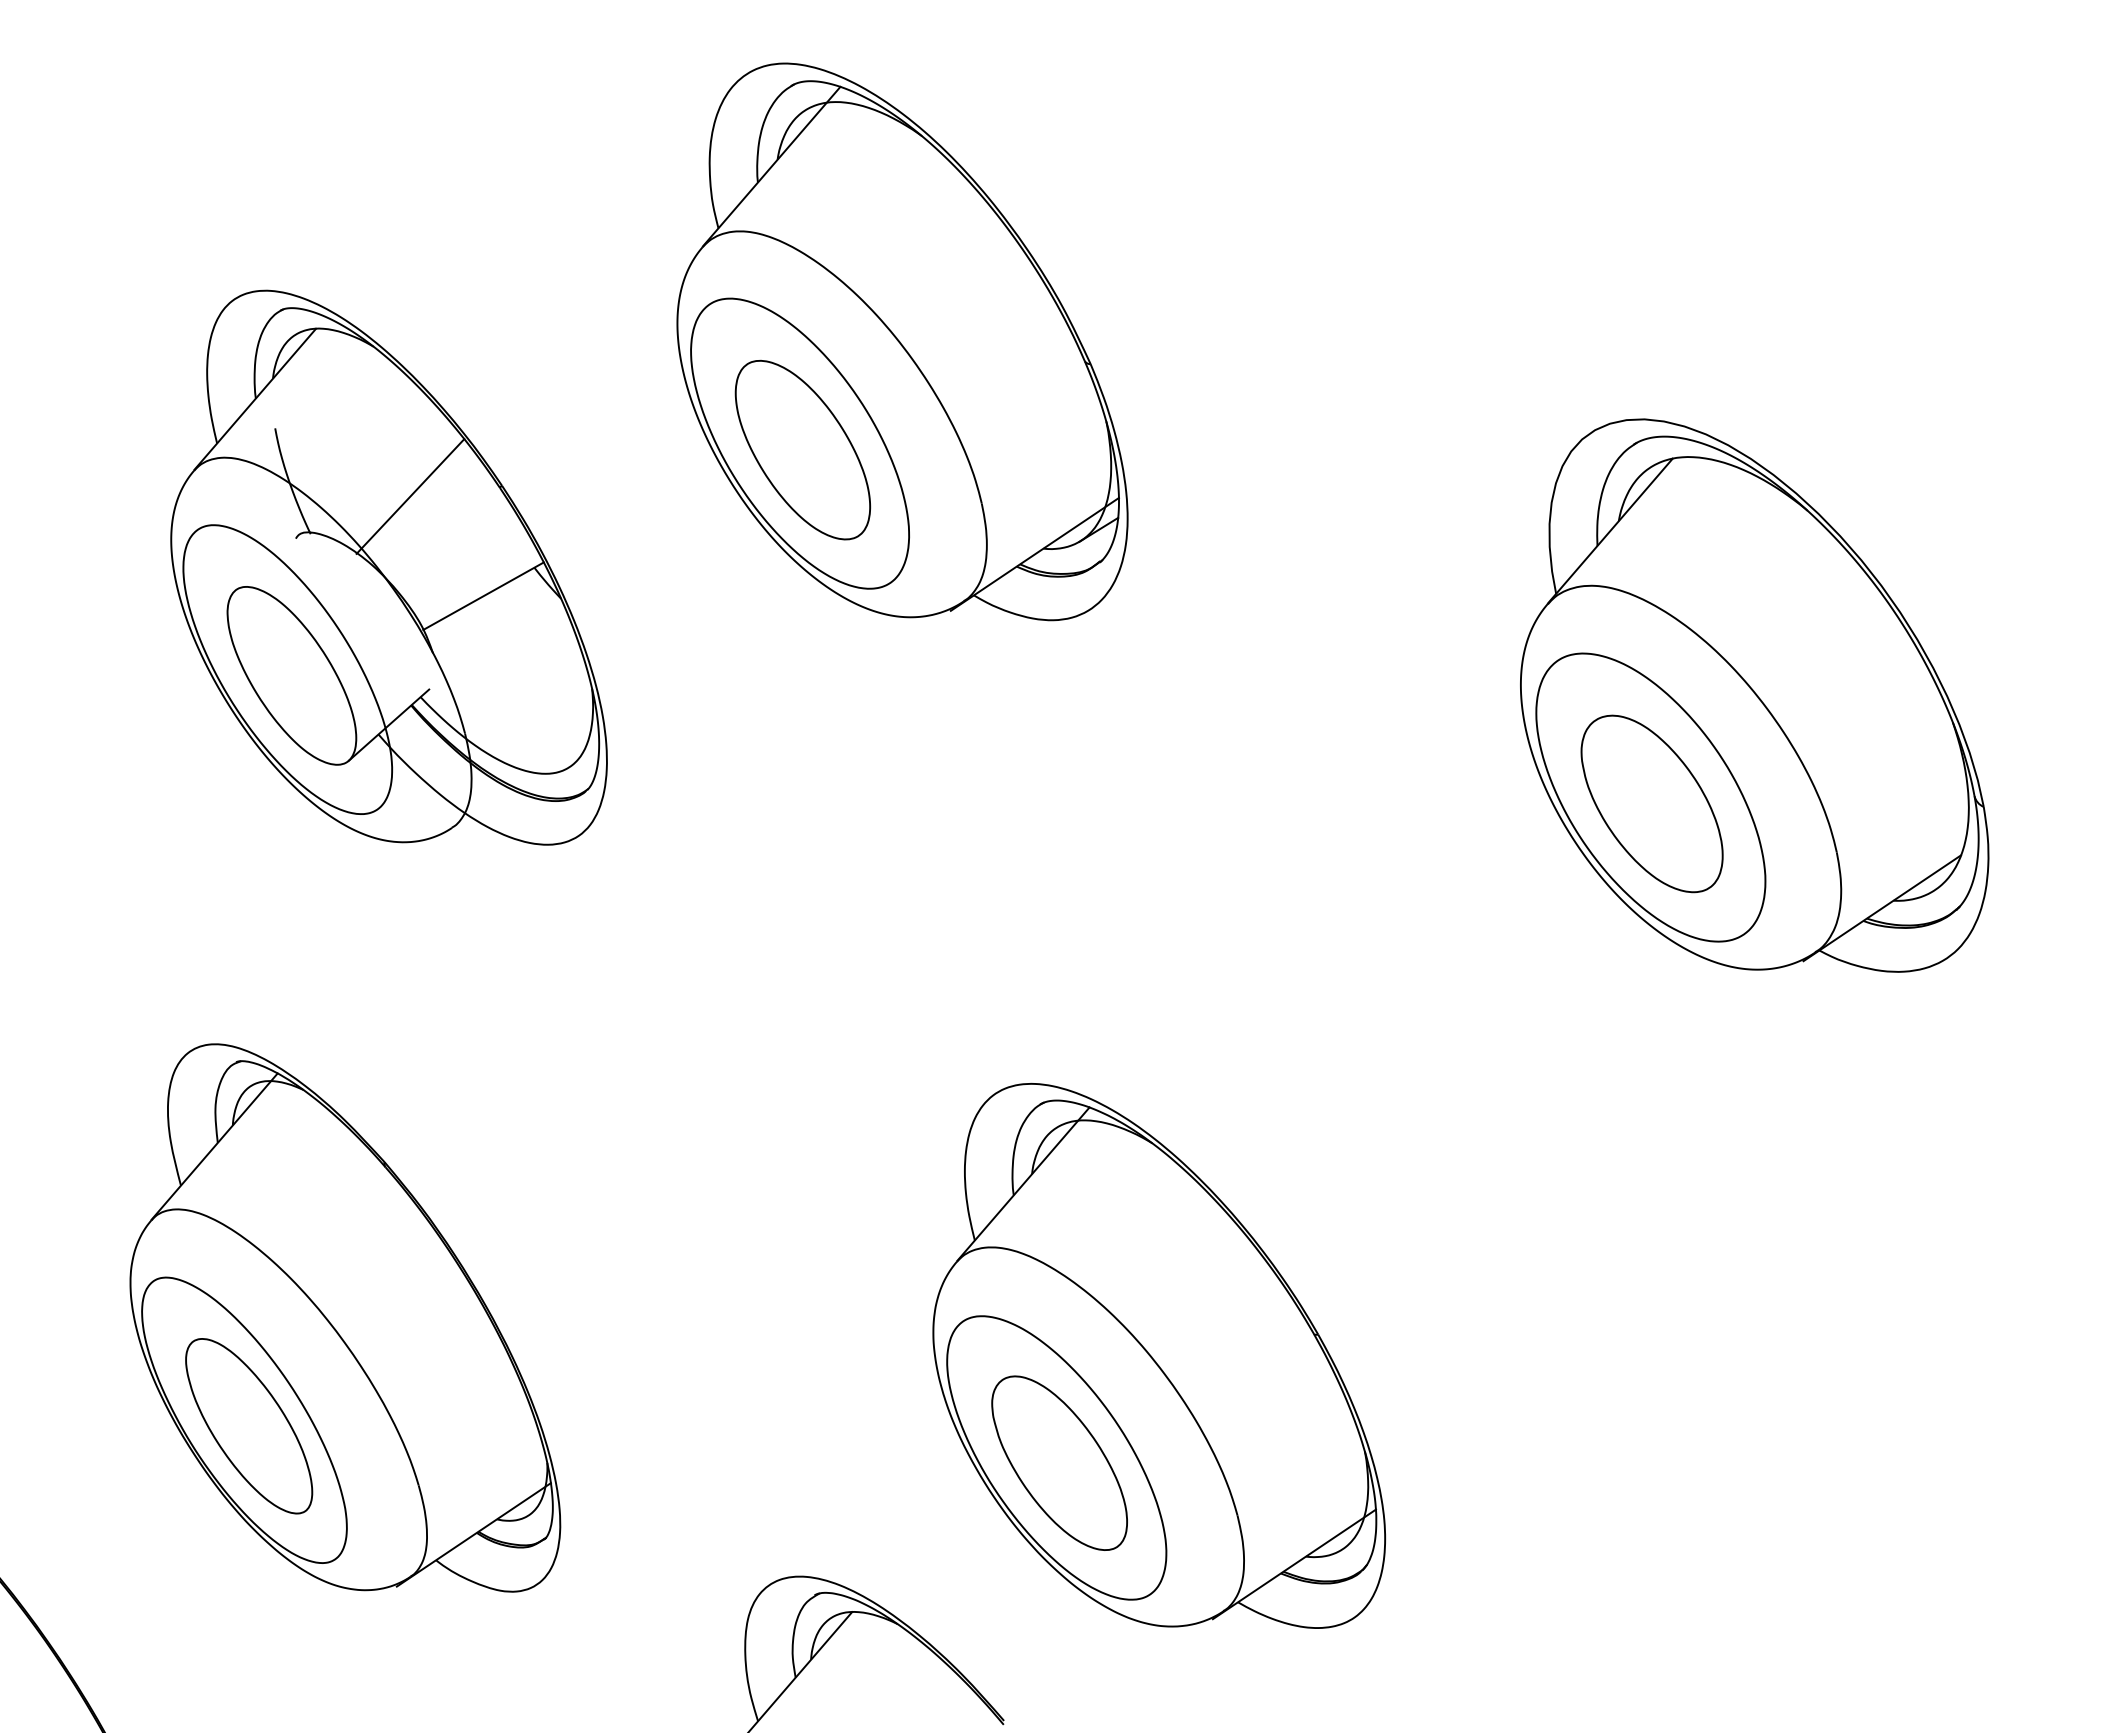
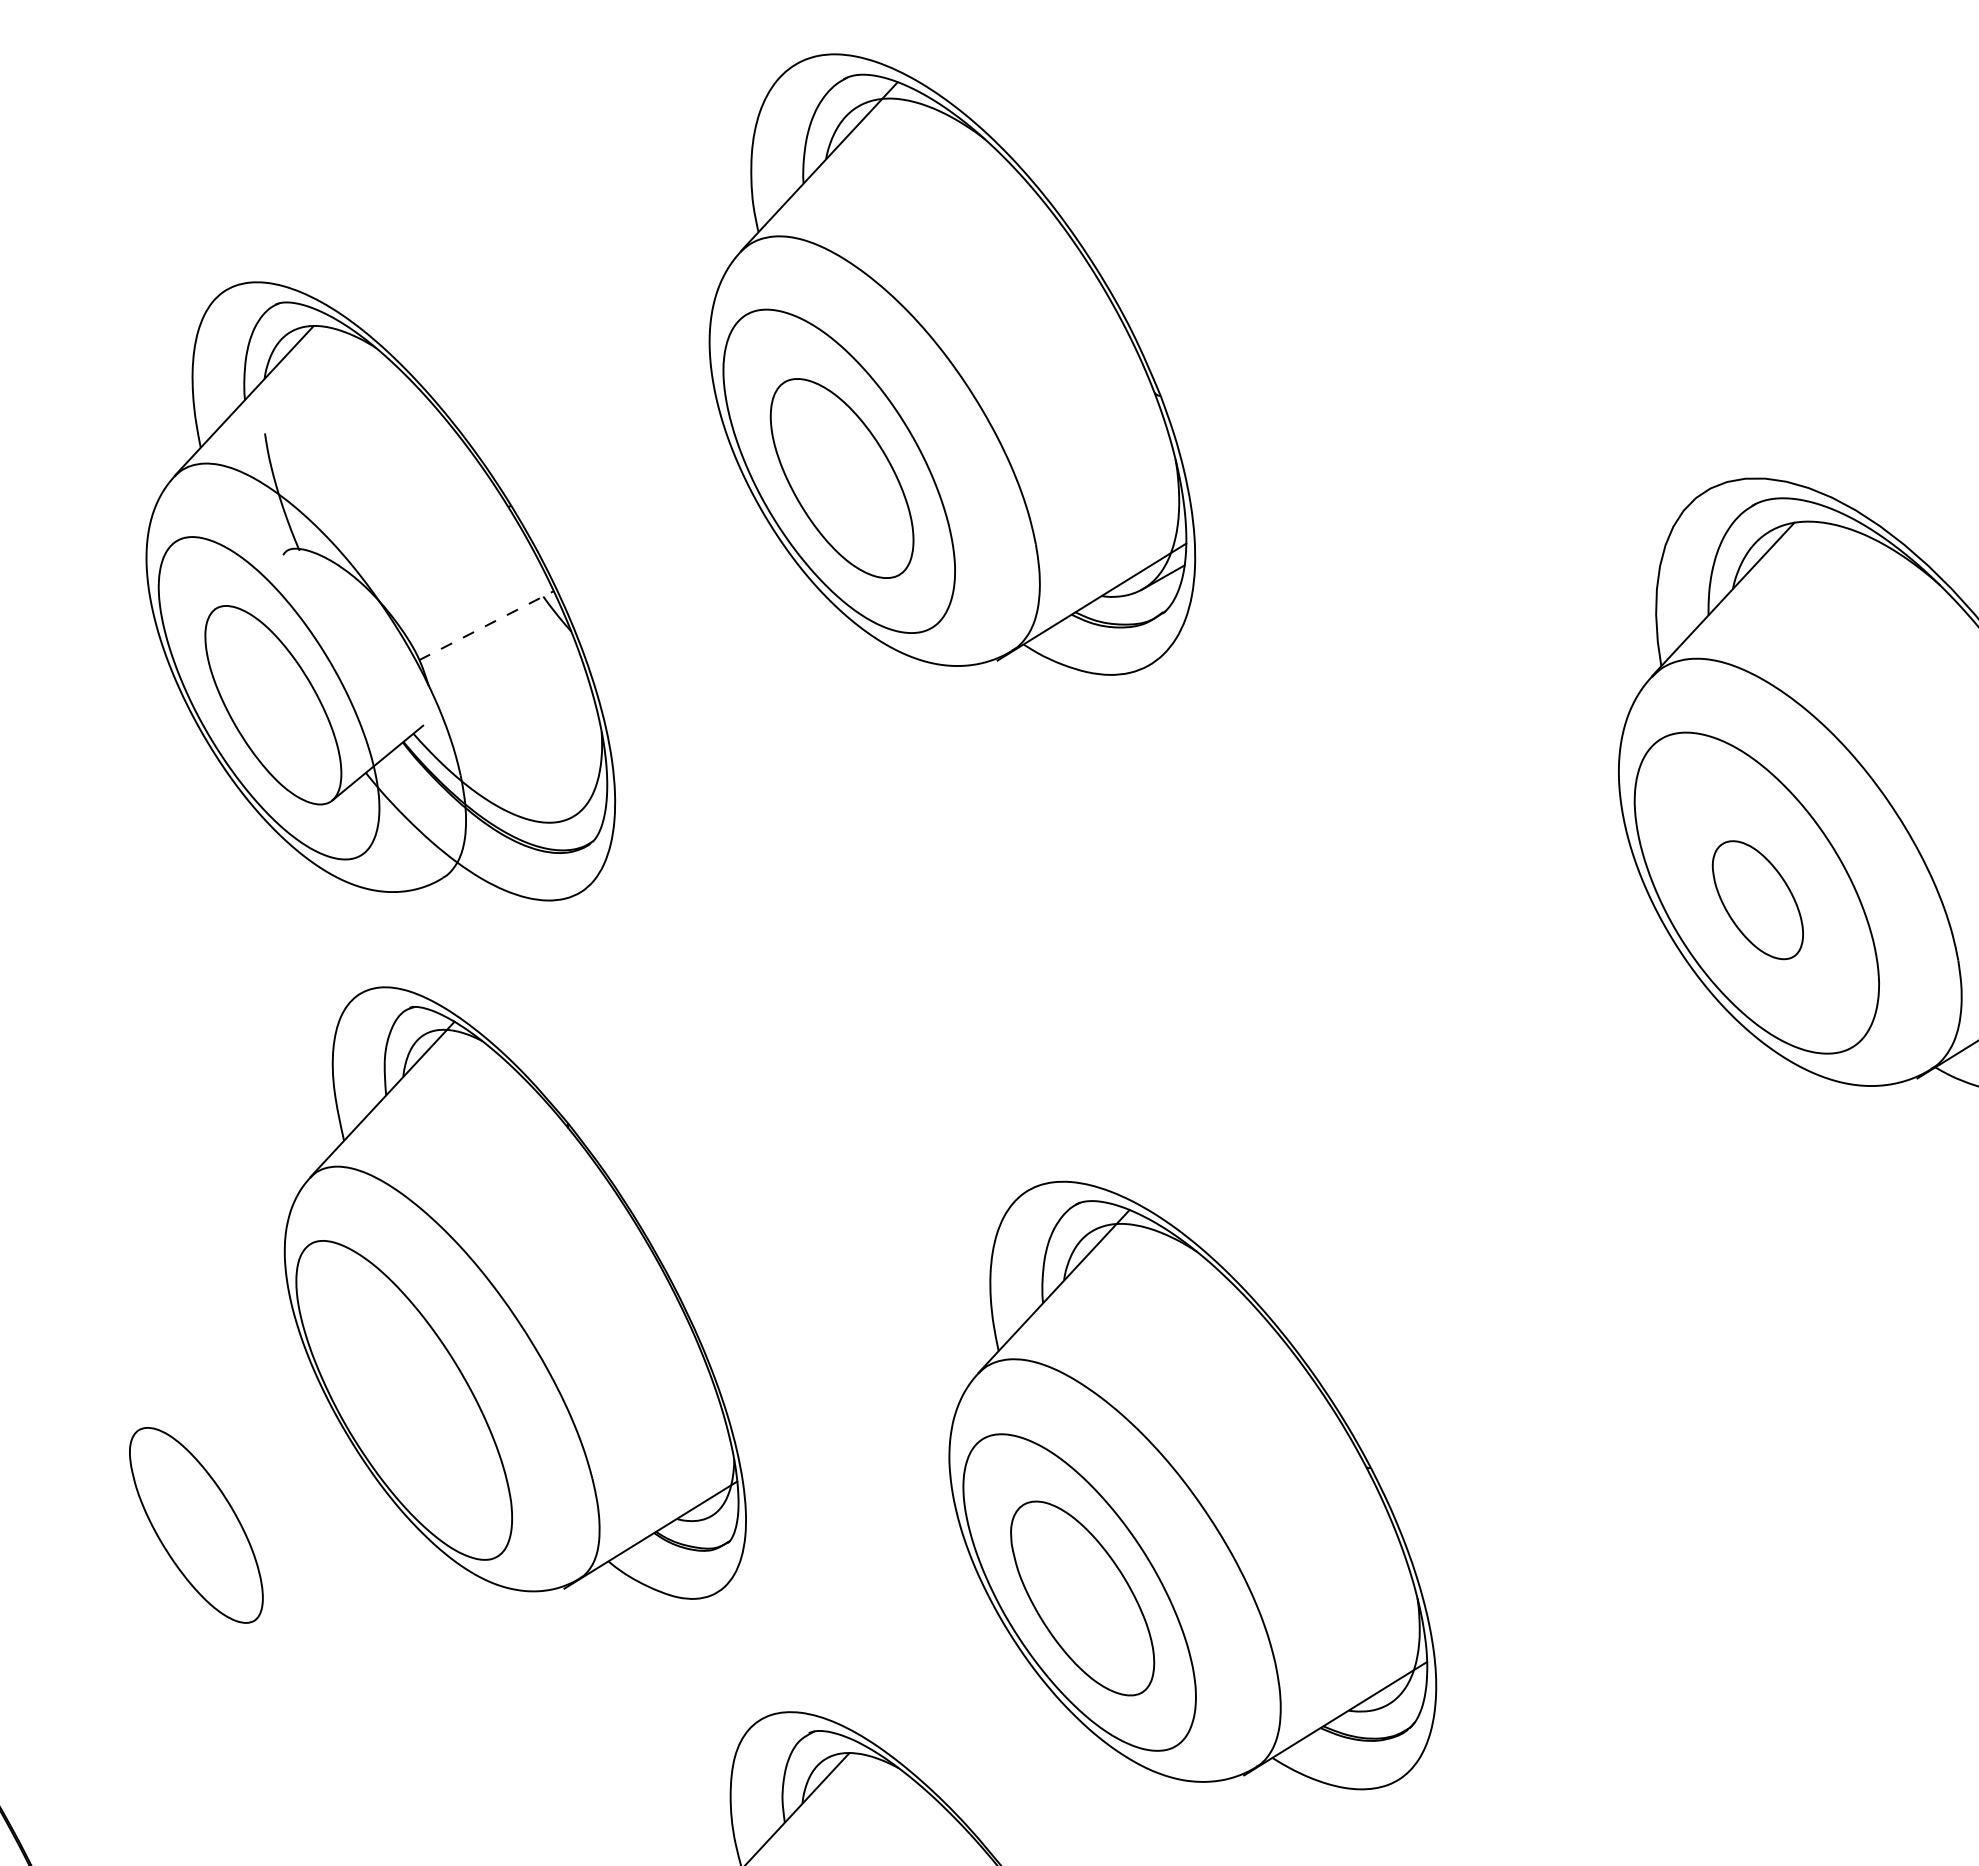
line: (410, 496) -> (410, 513), removed
line: (483, 595) -> (486, 624), solid -> dashed
part: (1651, 803) -> (1757, 899), size x0.6
part: (345, 1317) -> (518, 1291), moved

